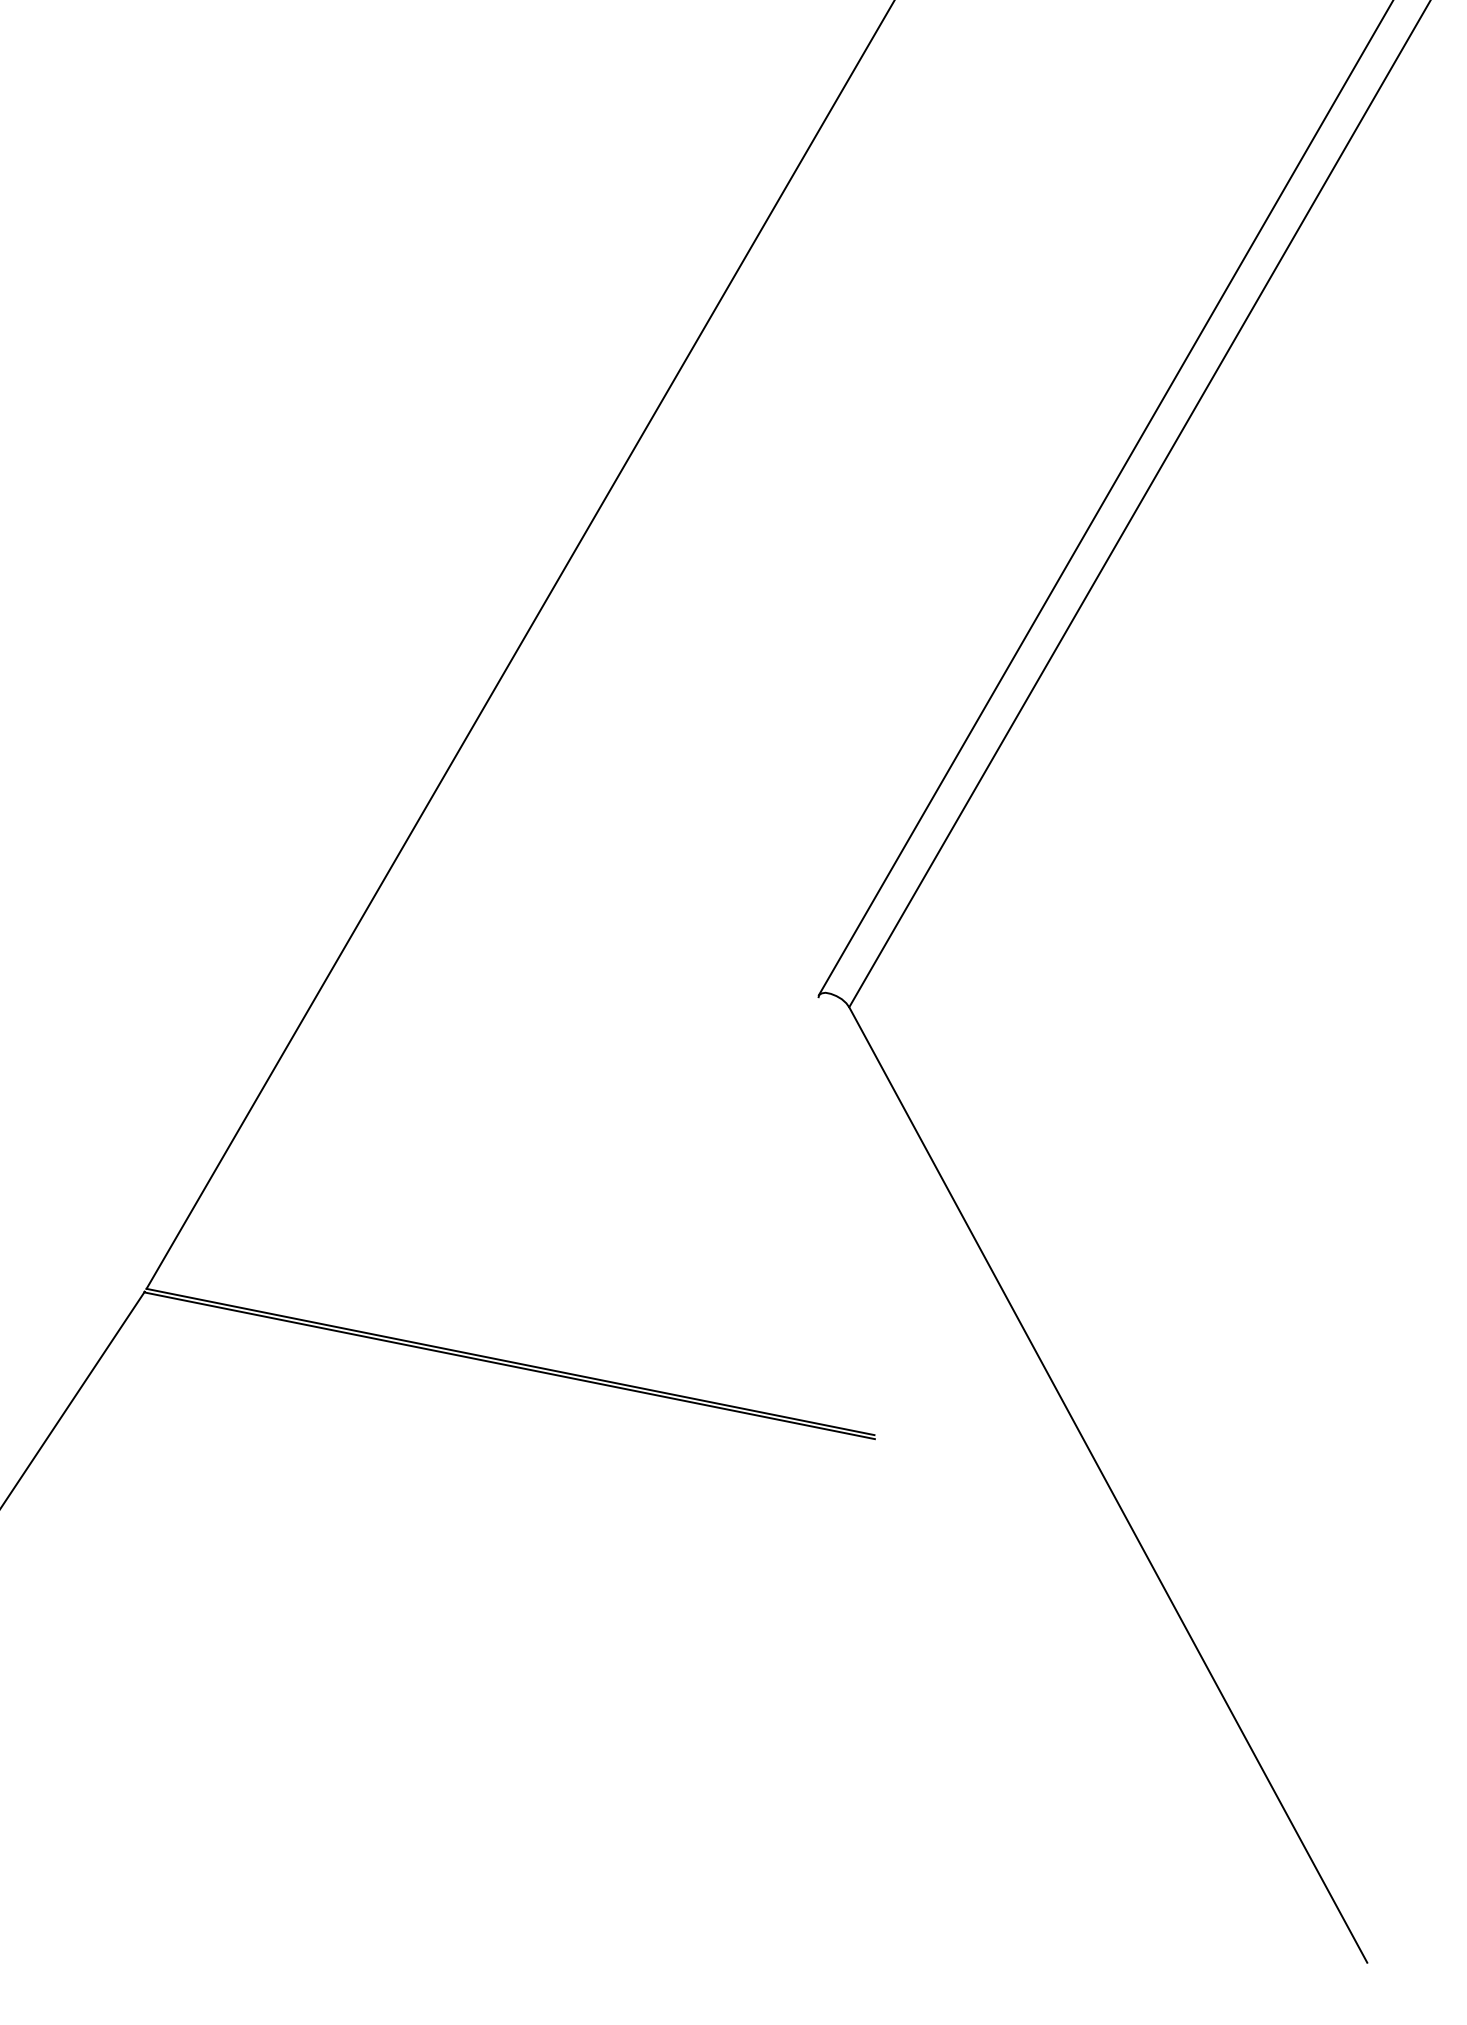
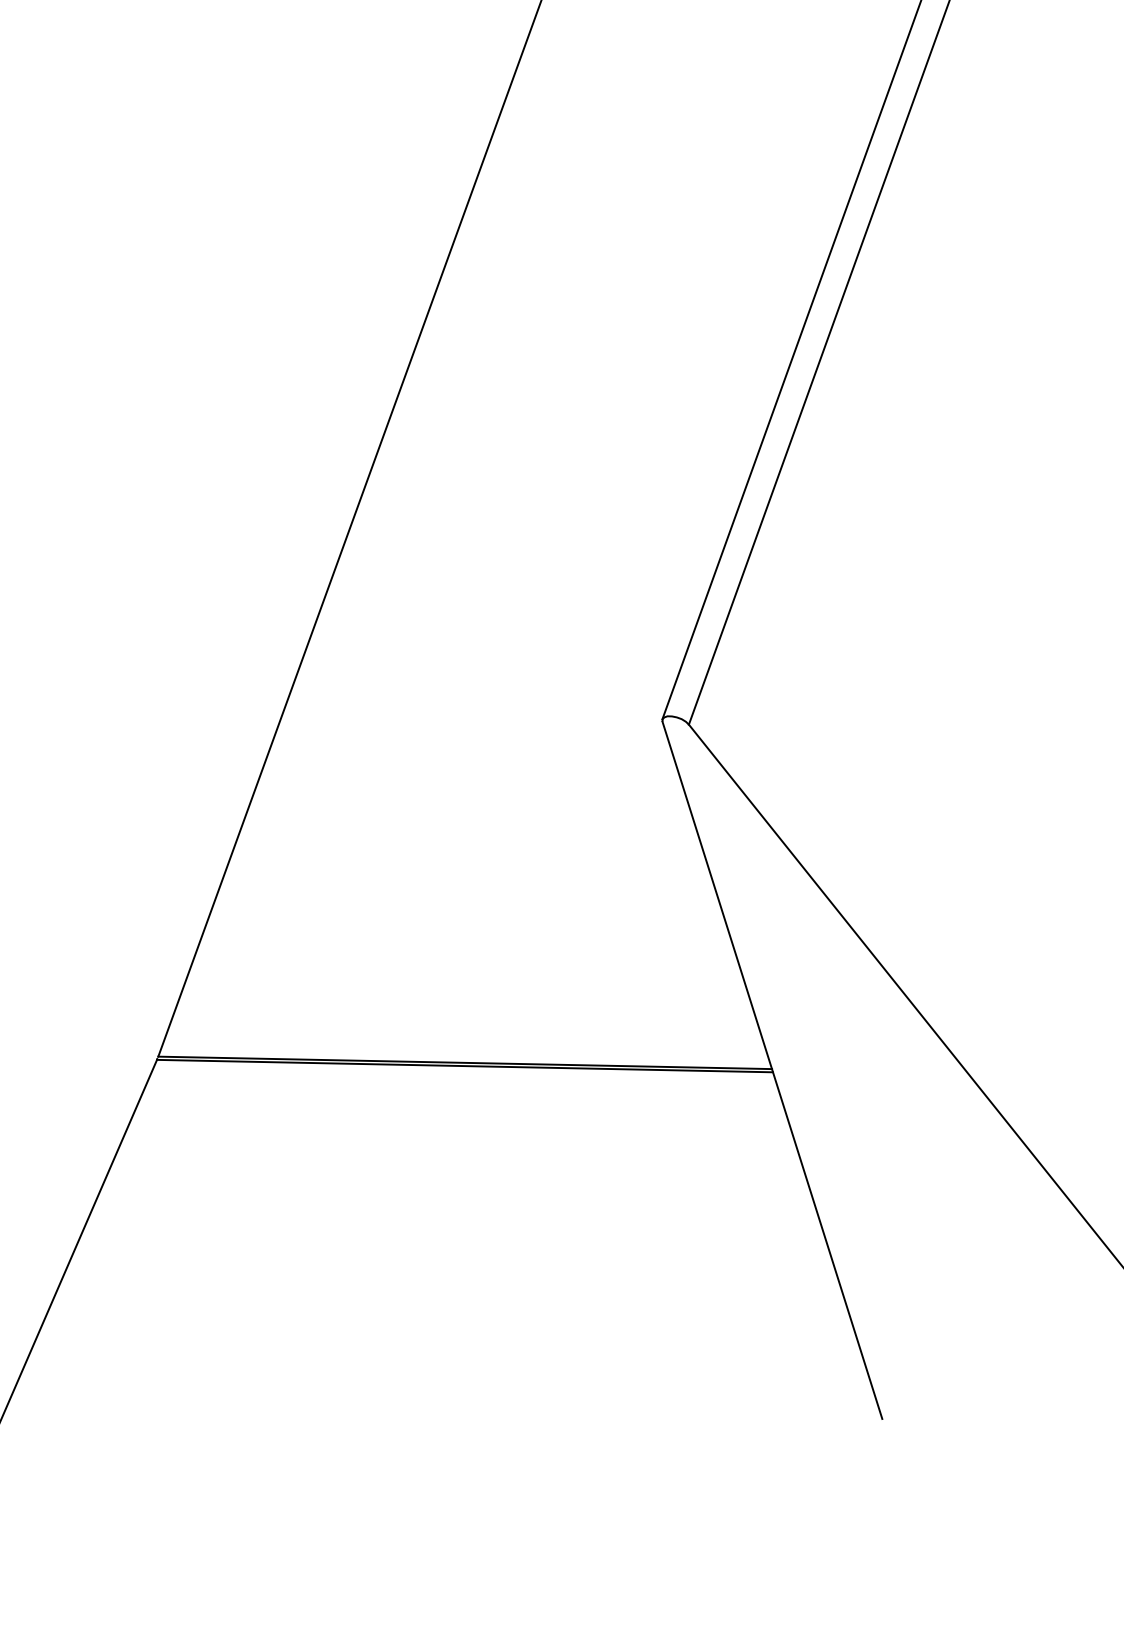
line: (874, 1436) -> (772, 1070), added

